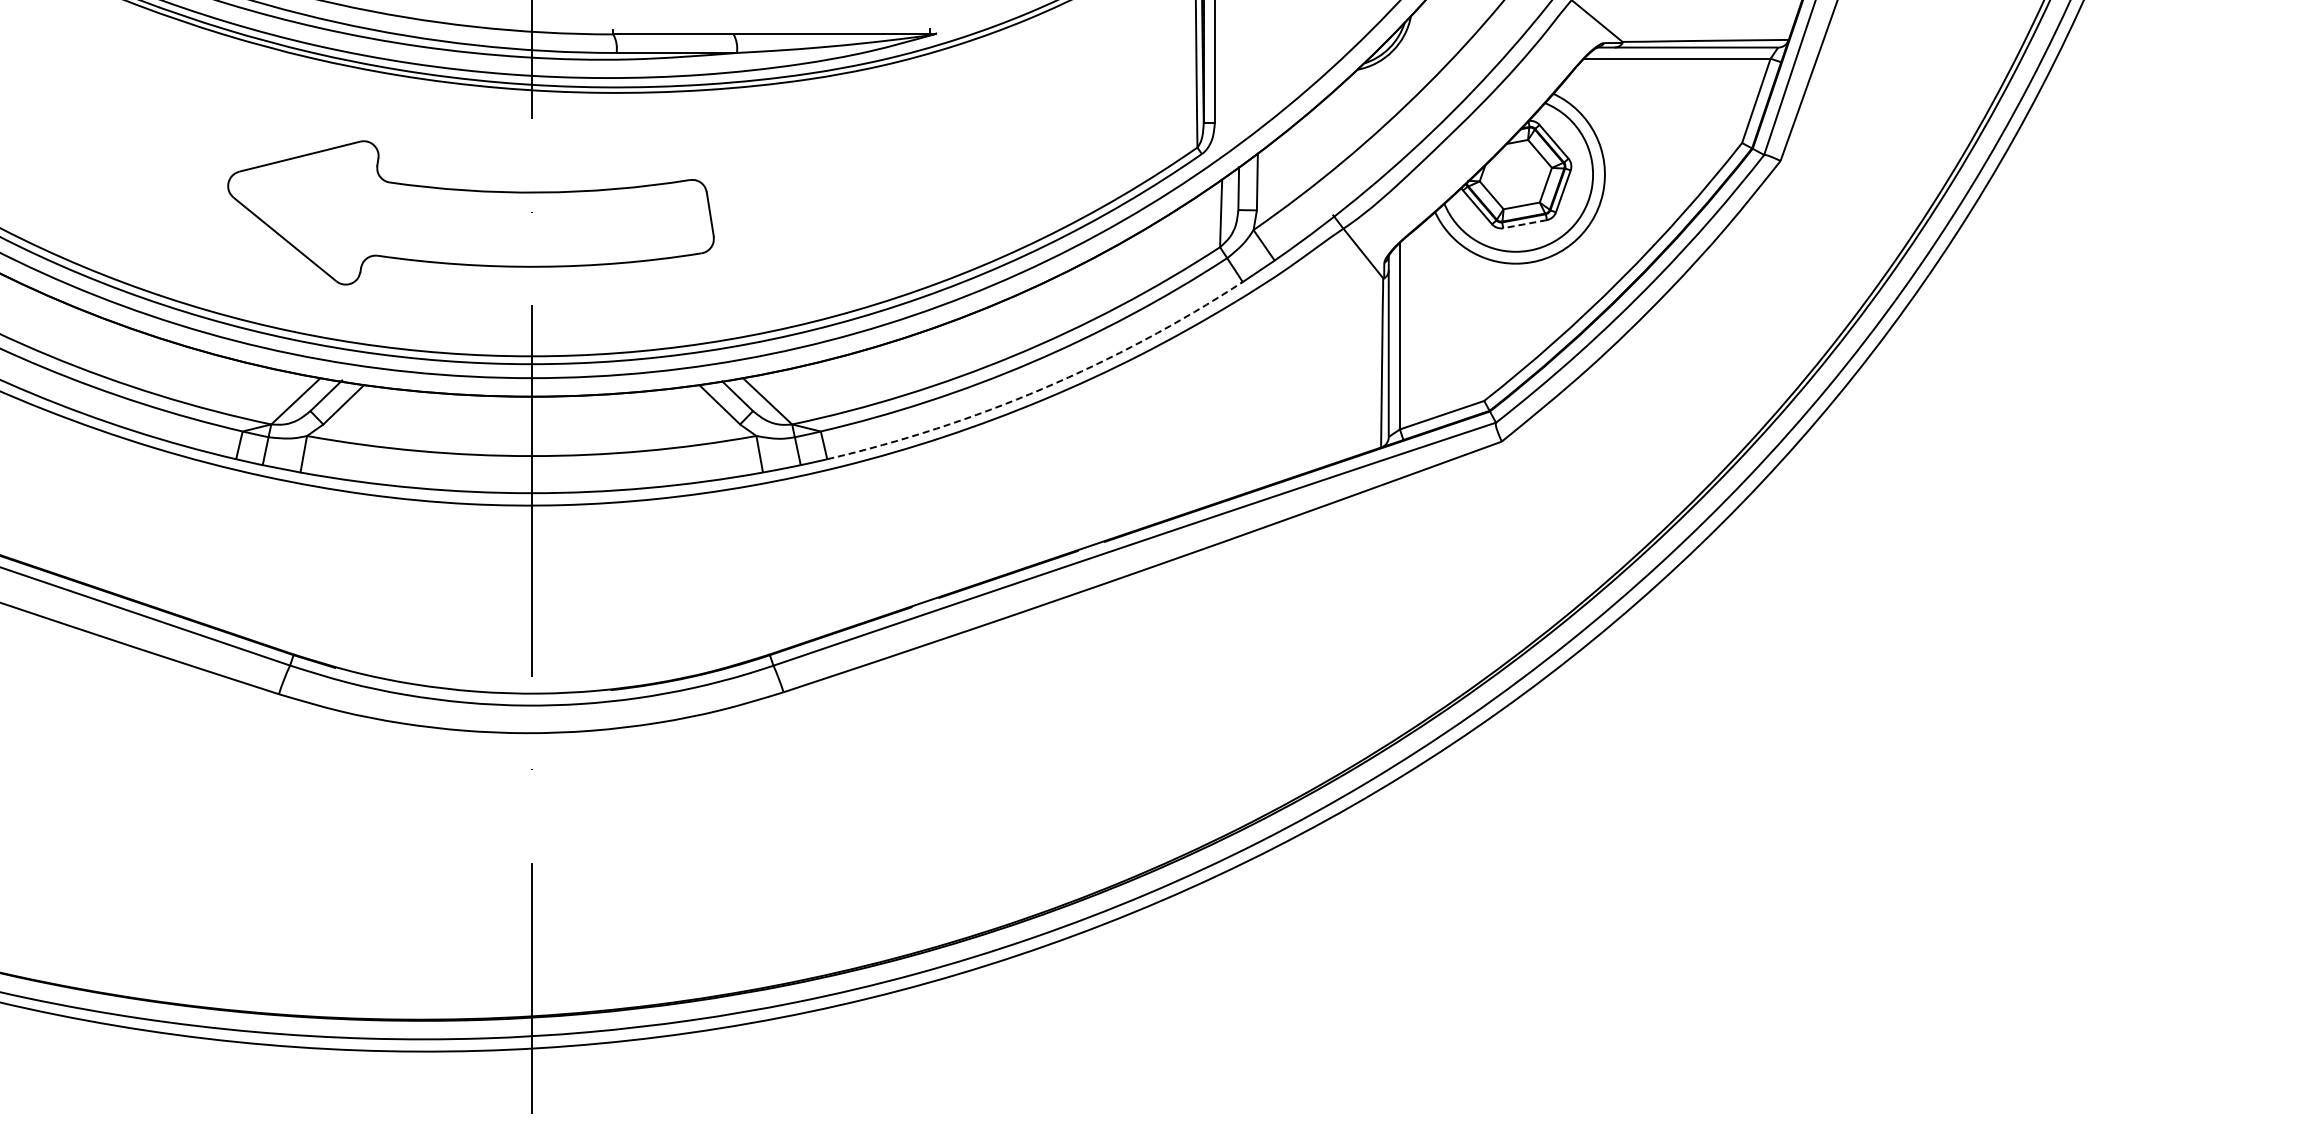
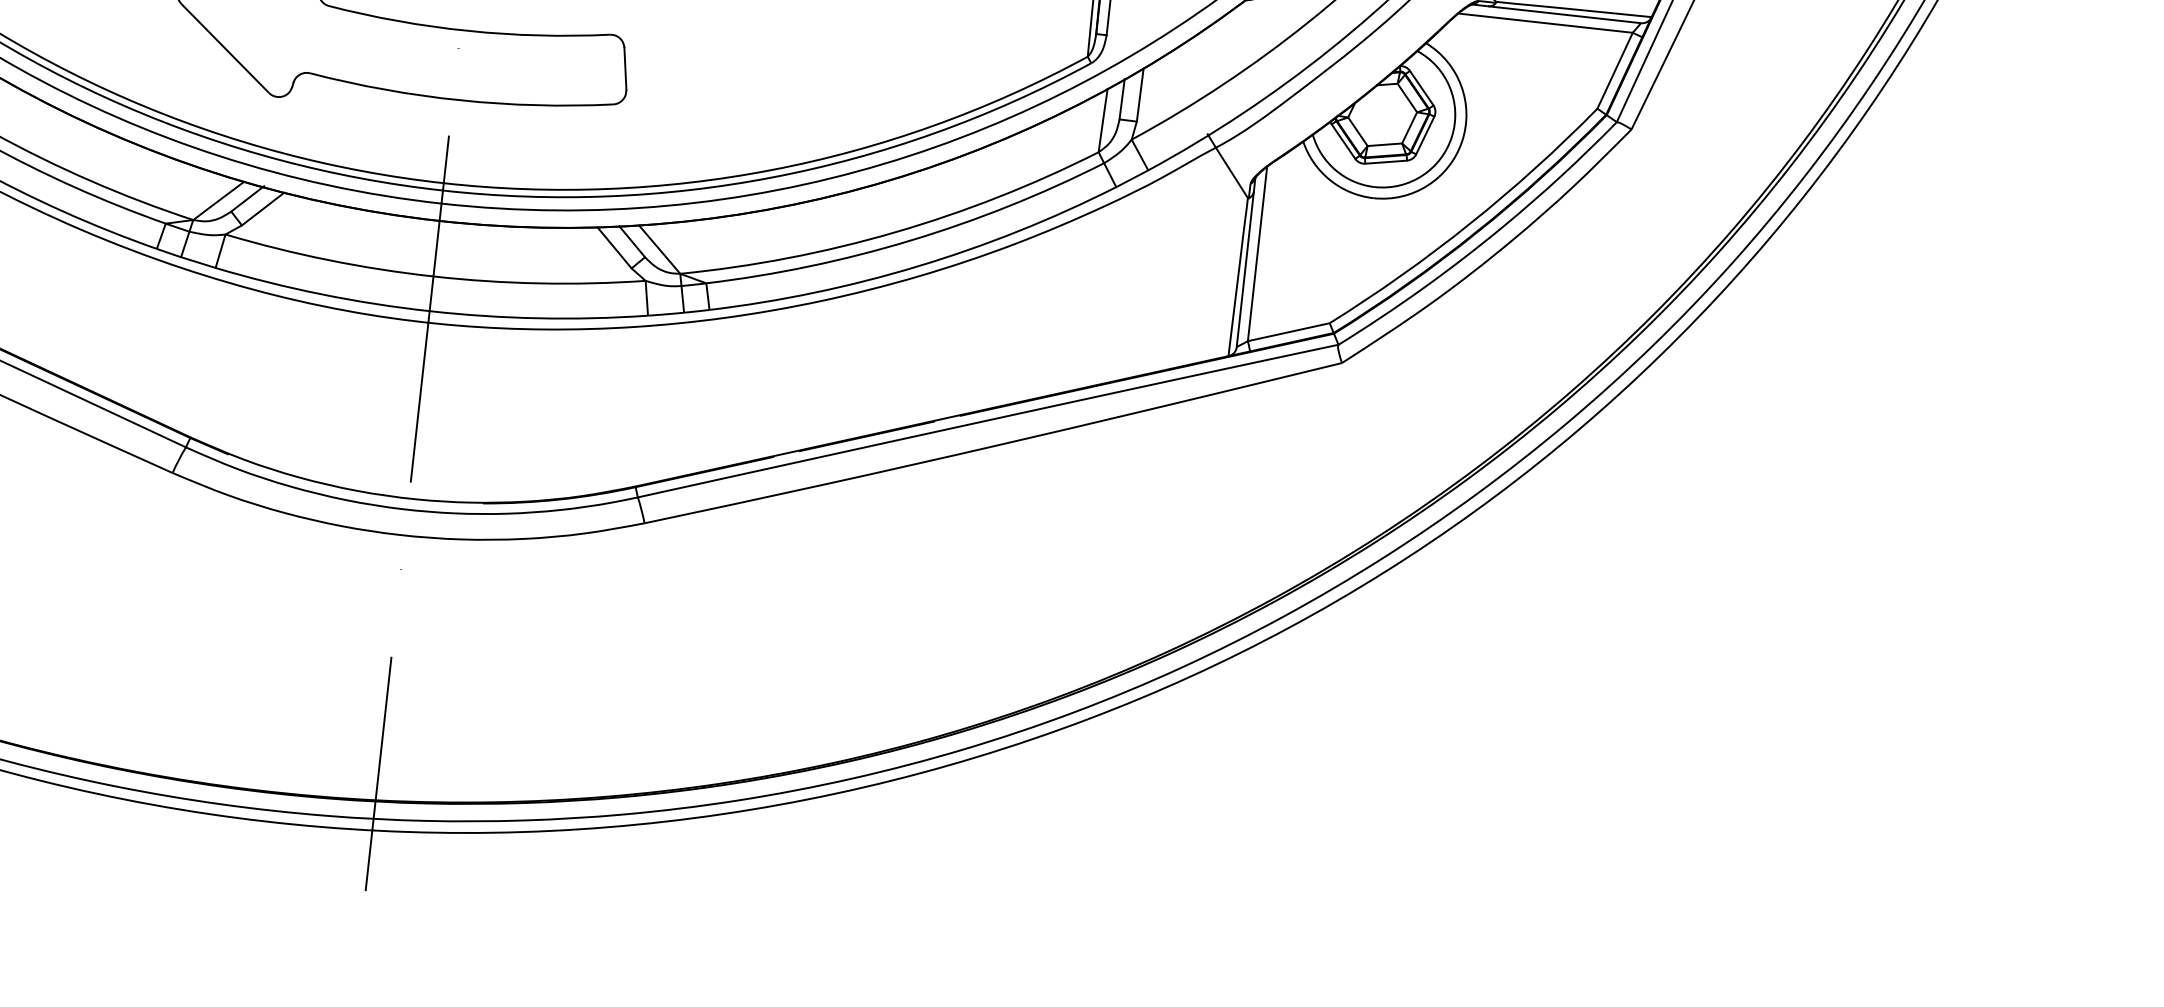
line: (1524, 224) -> (1385, 162), dashed -> solid
arc: (1042, 388) -> (918, 266), dashed -> solid

